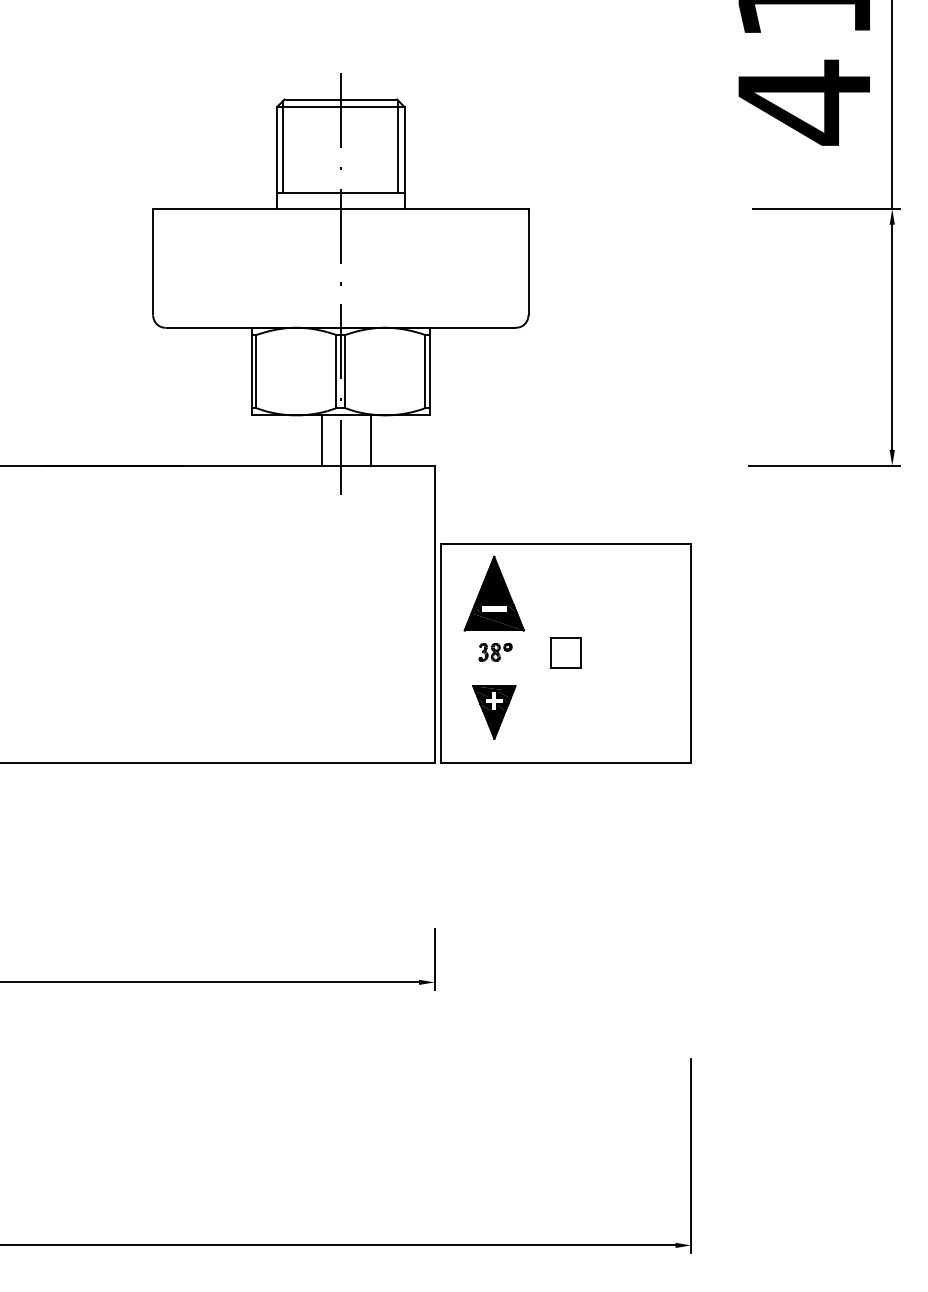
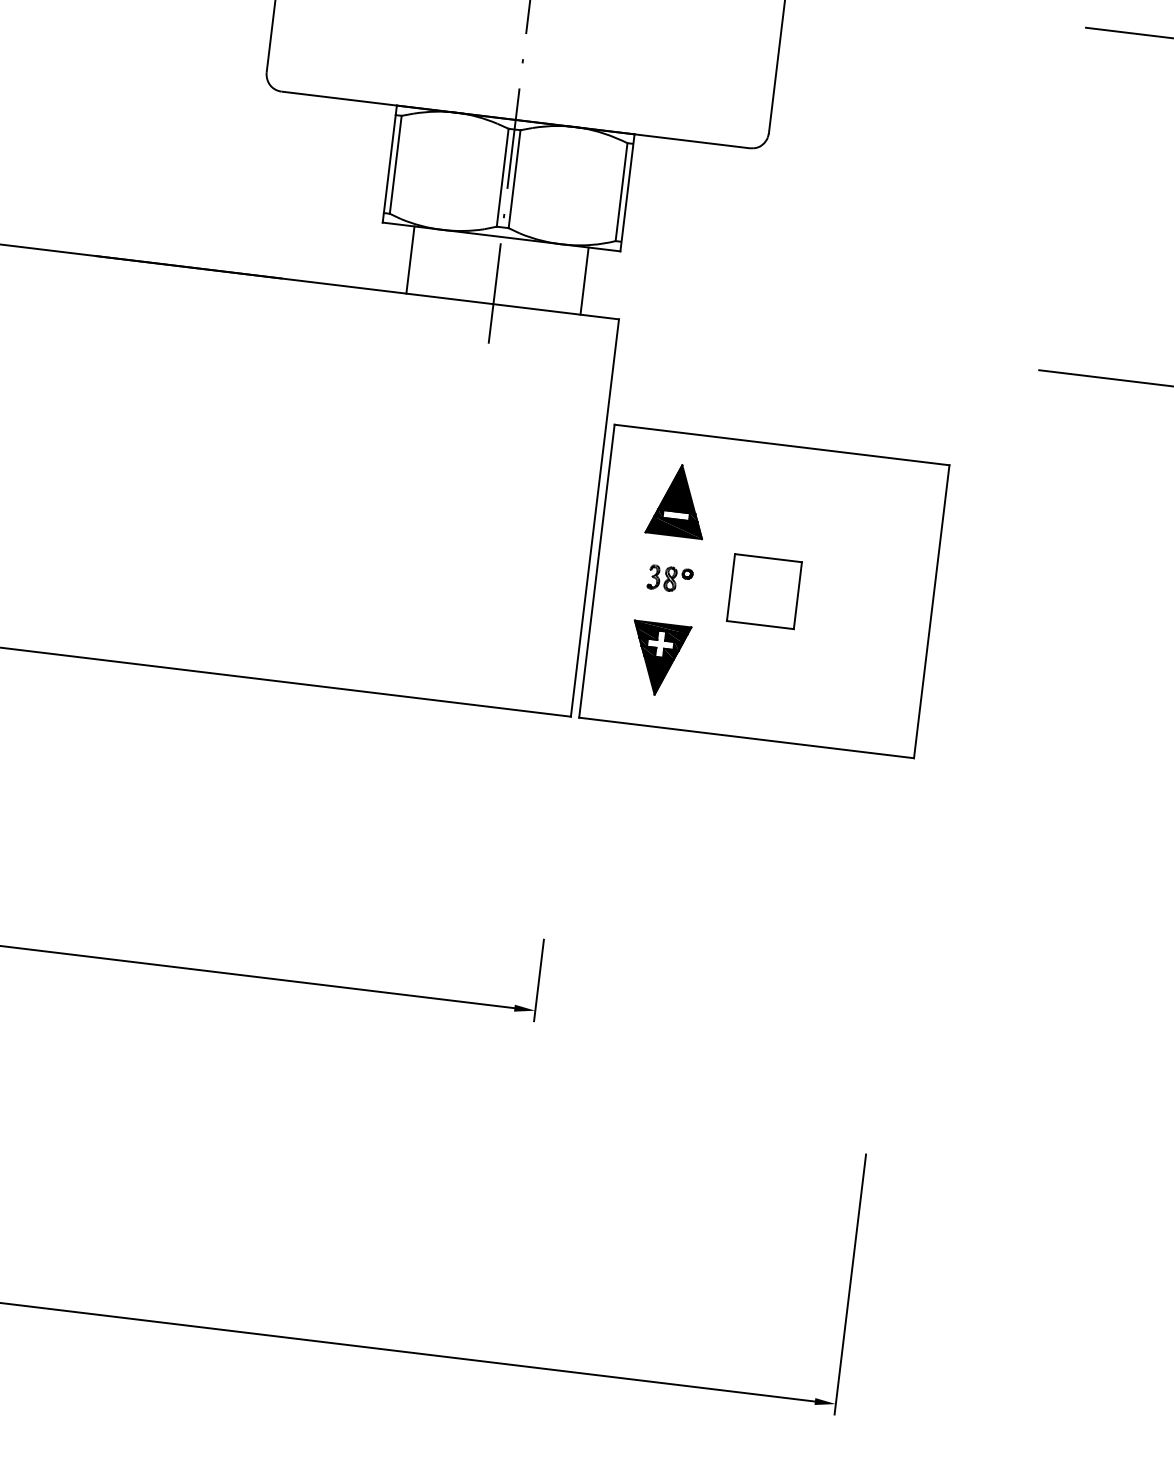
line: (321, 440) -> (410, 260), moved
line: (370, 440) -> (584, 281), moved
part: (494, 593) -> (678, 500), size x0.71
part: (565, 652) -> (763, 590), size x1.67

